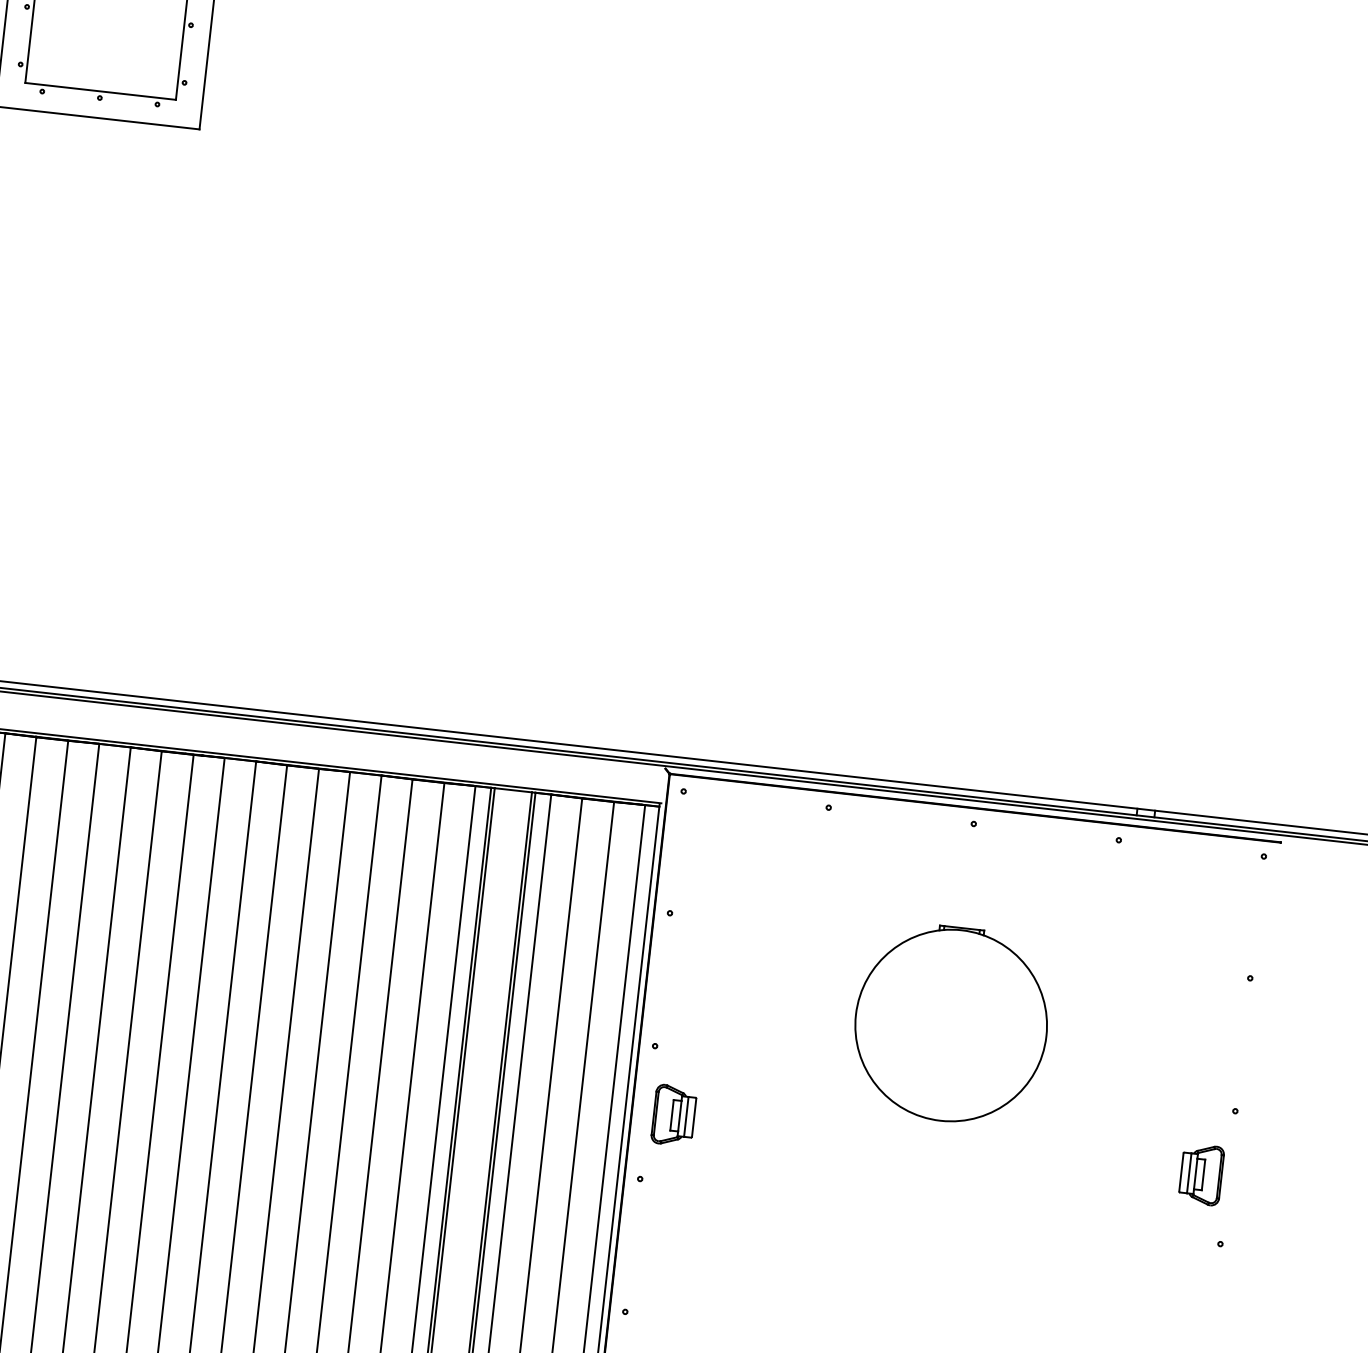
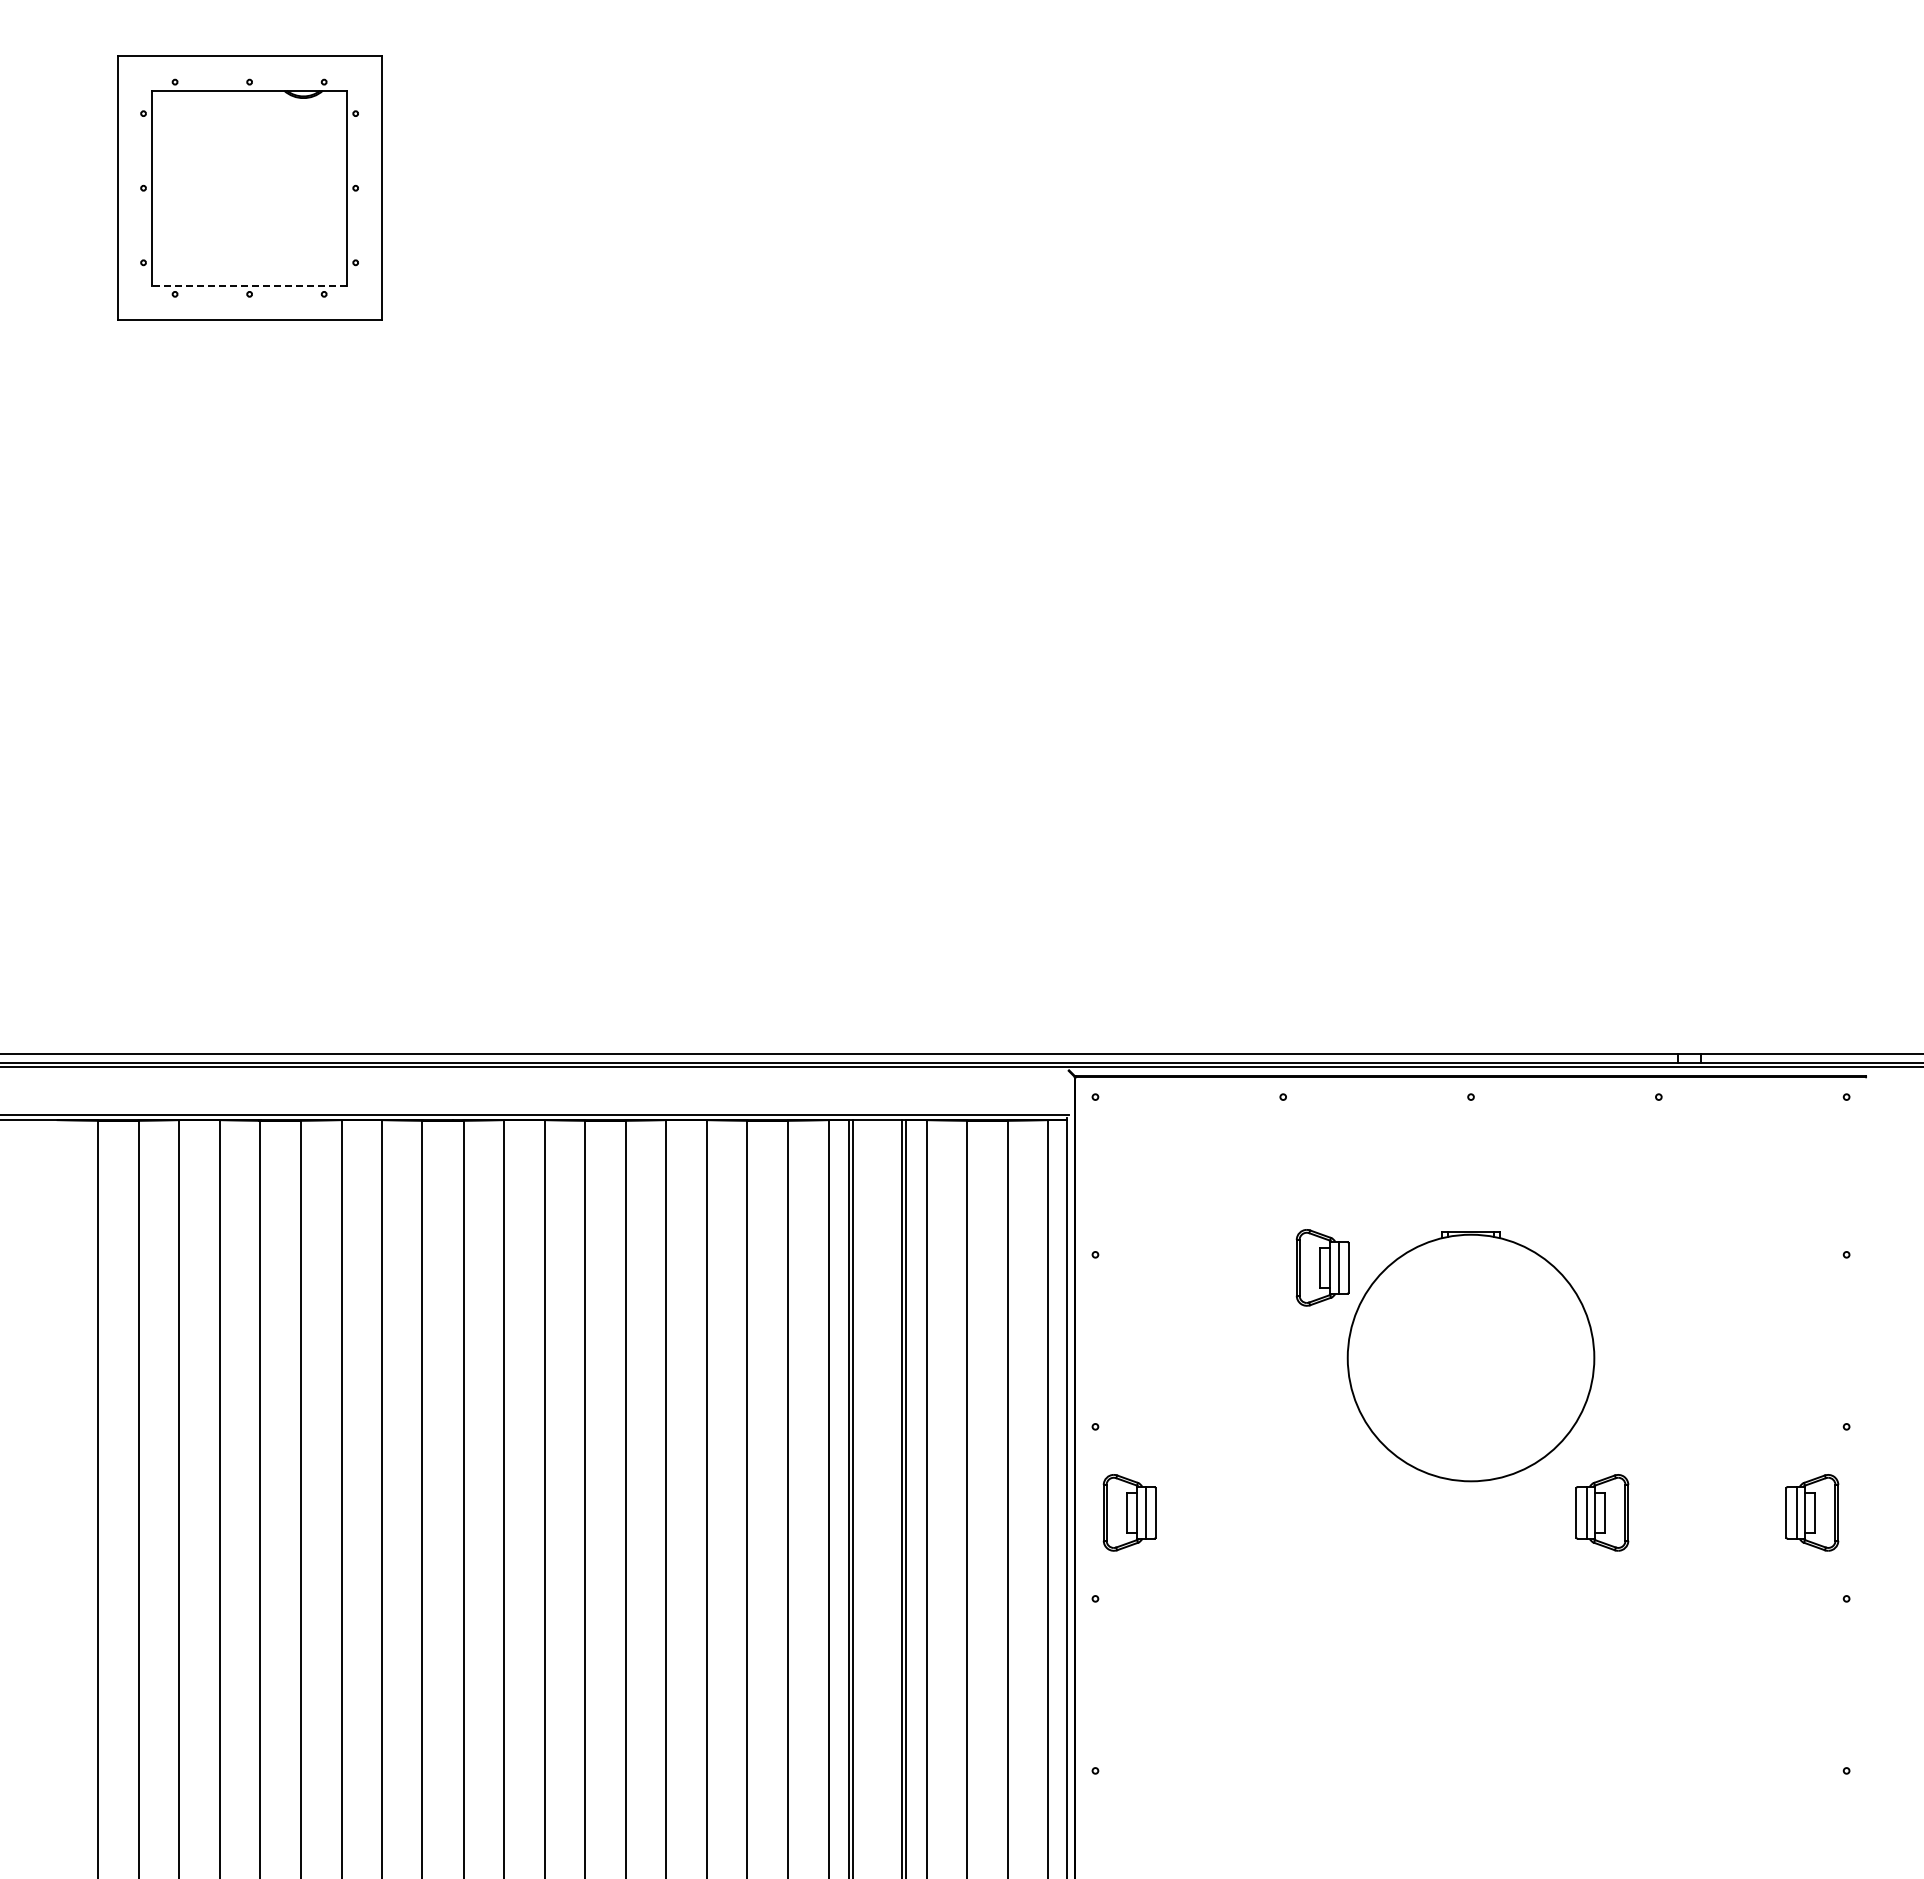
line: (100, 91) -> (249, 285), solid -> dashed
part: (844, 942) -> (1322, 1267), added
part: (1039, 1156) -> (1602, 1512), added

